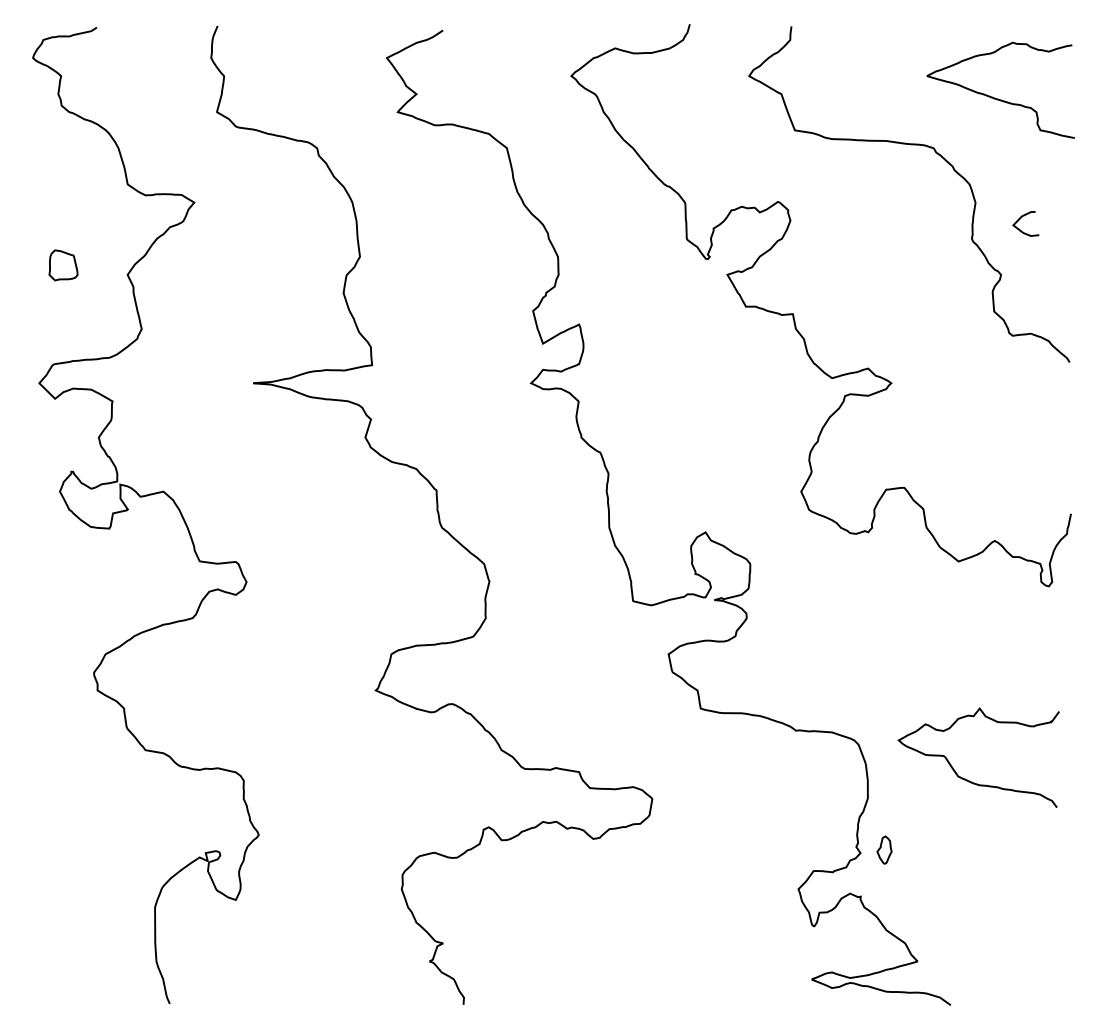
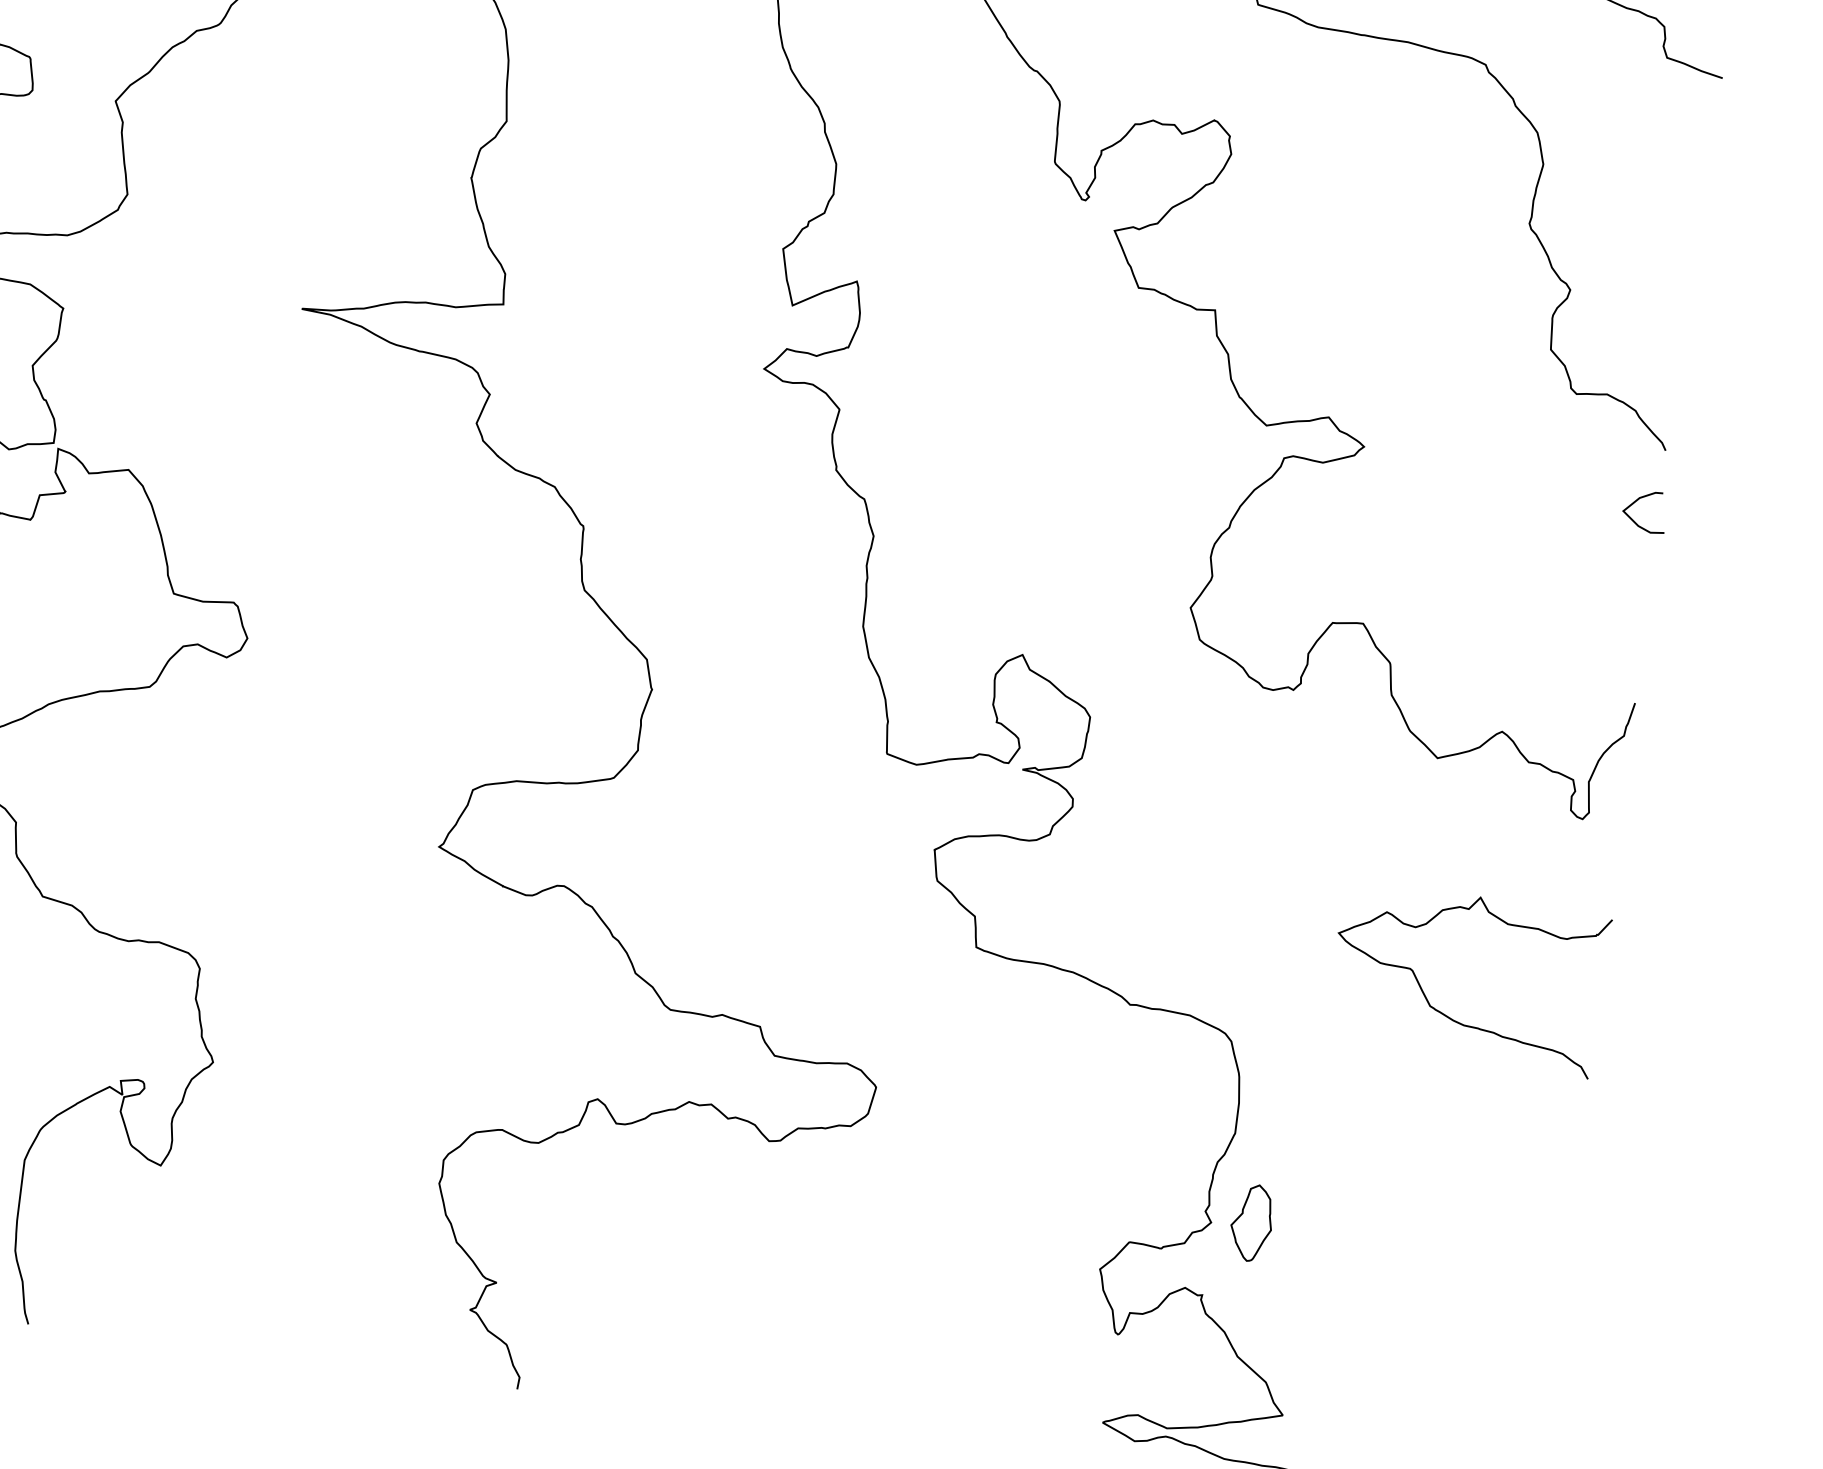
curve: (1021, 218) -> (1638, 501), moved
curve: (967, 779) -> (1444, 1013), moved
part: (884, 849) -> (1251, 1221), size x1.67

